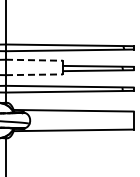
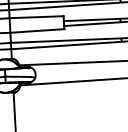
line: (34, 60) -> (36, 17), dashed -> solid
line: (34, 74) -> (37, 30), dashed -> solid

